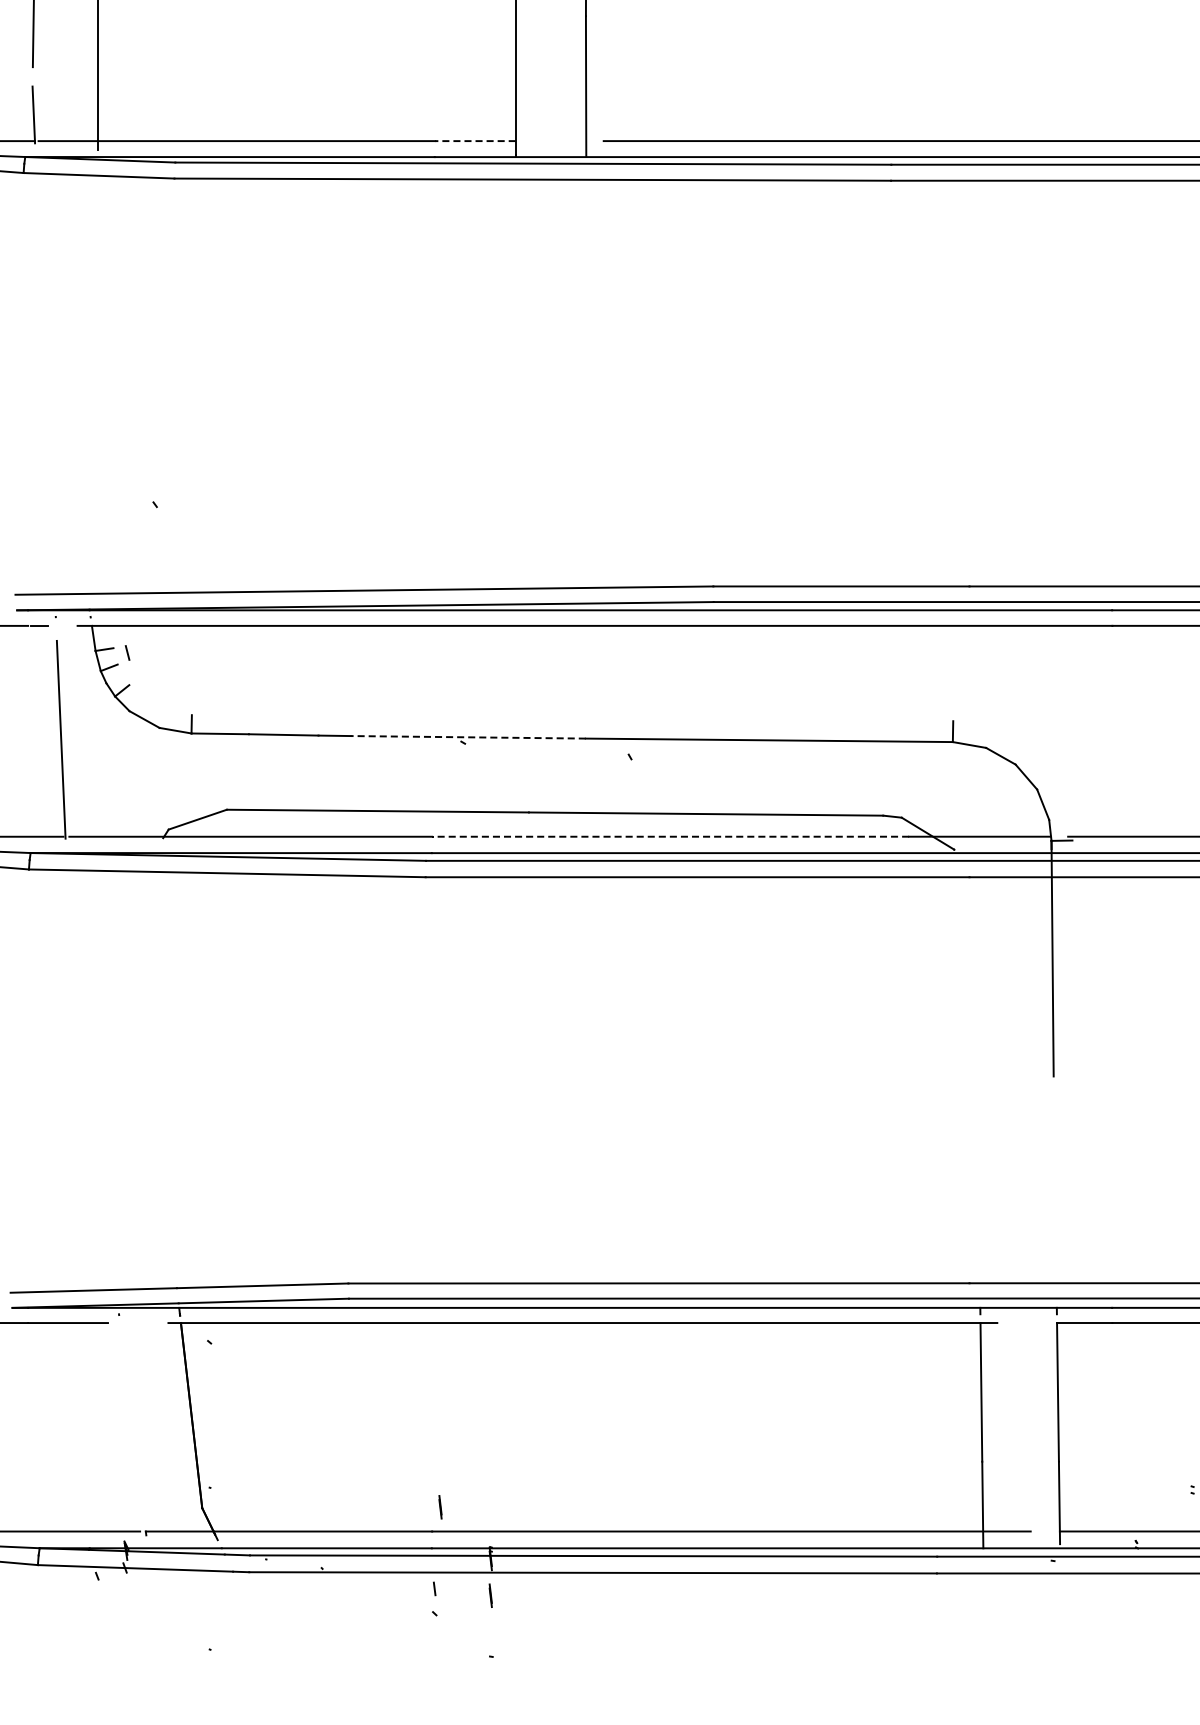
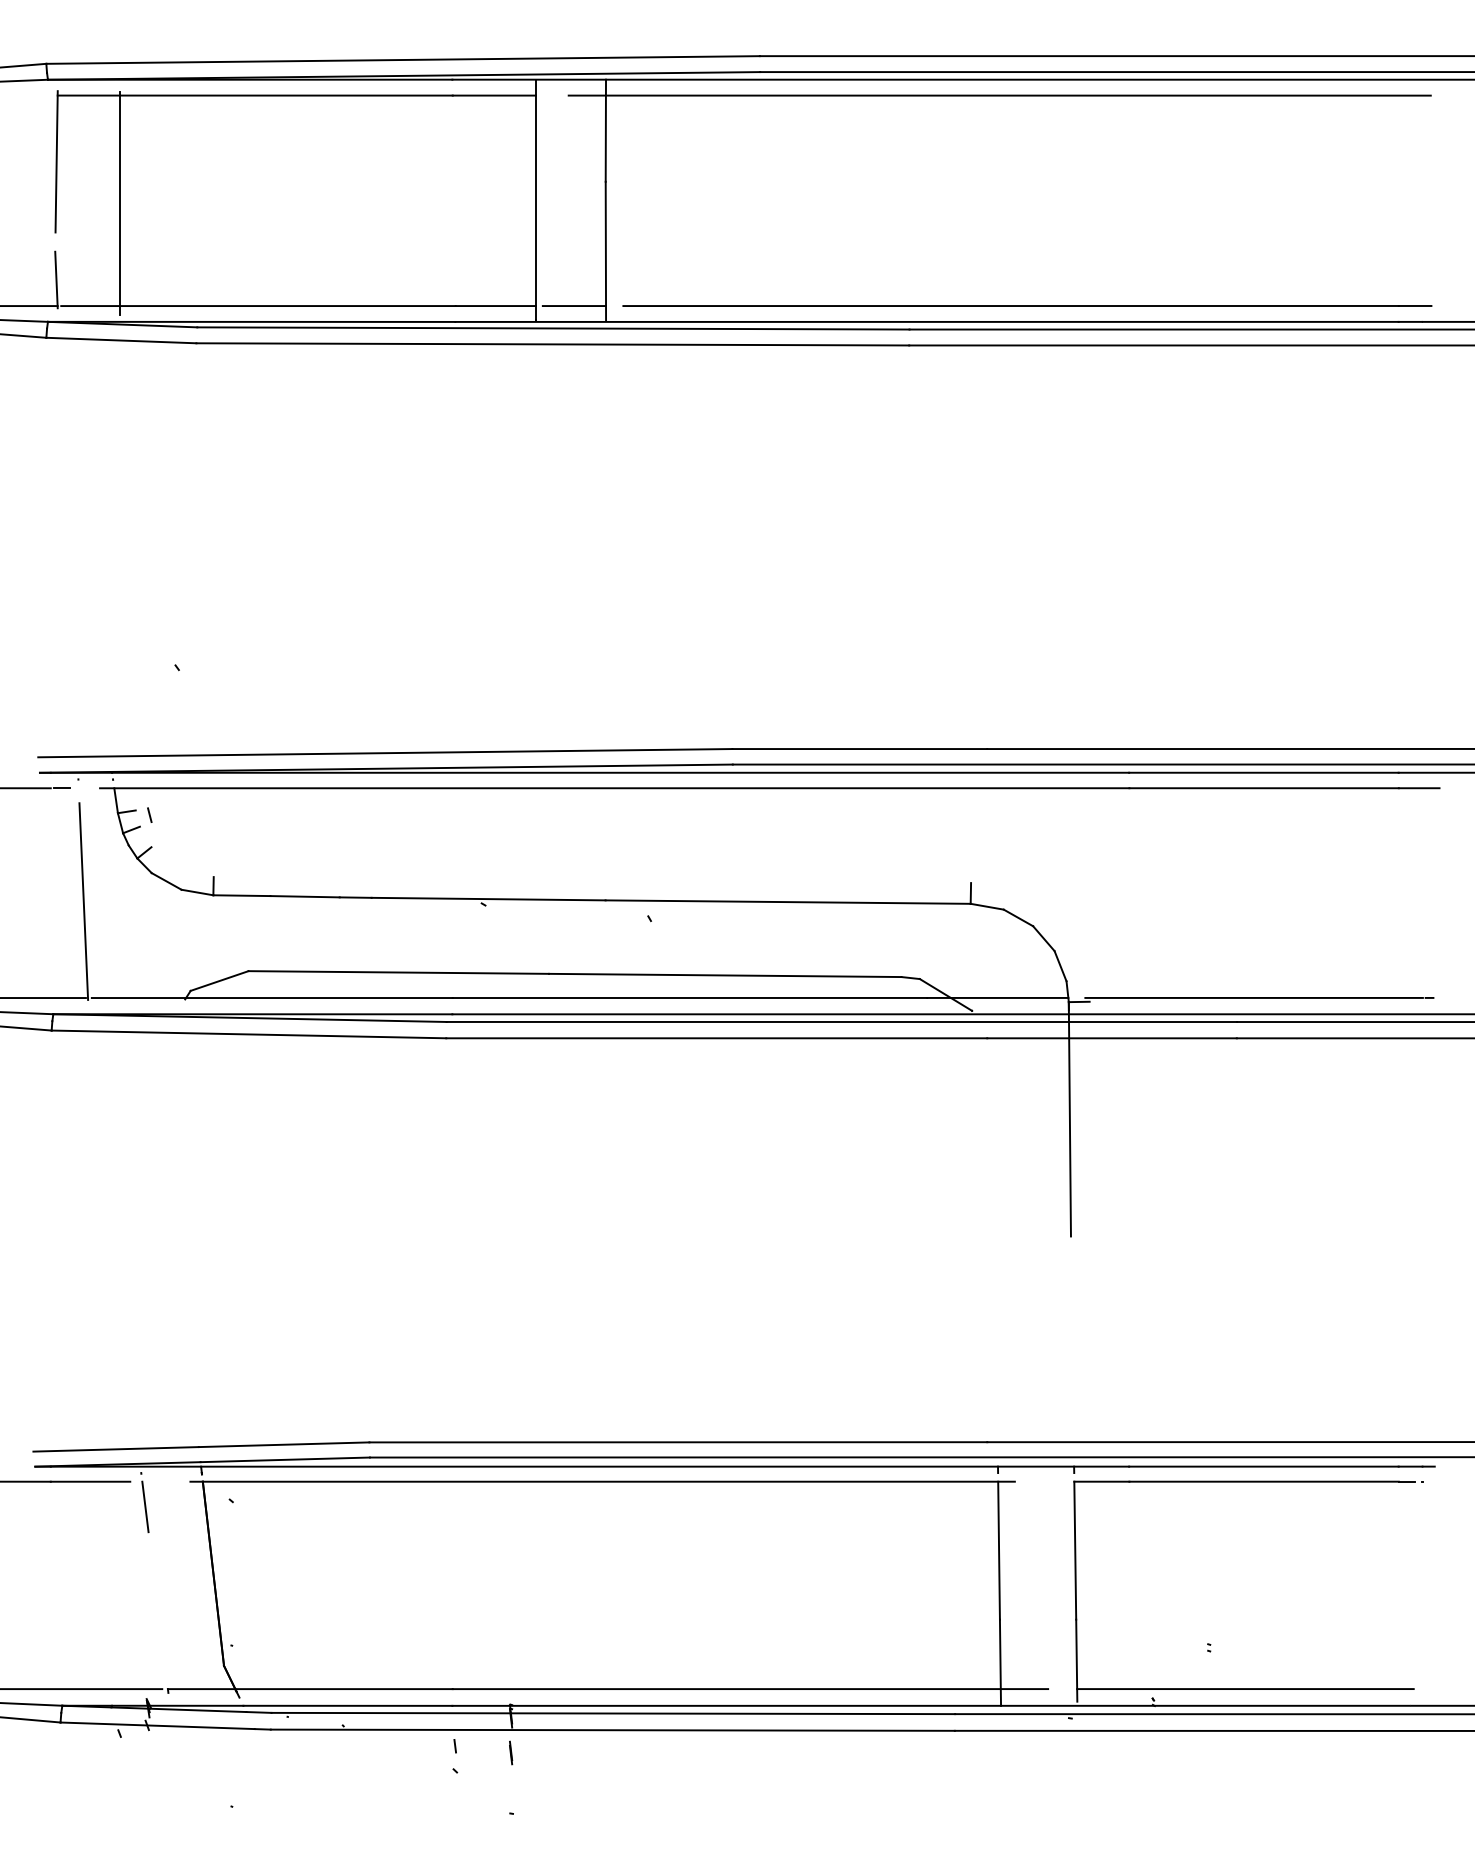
line: (475, 141) -> (495, 306), dashed -> solid
line: (554, 141) -> (574, 306), added
line: (468, 737) -> (488, 899), dashed -> solid
line: (670, 837) -> (689, 998), dashed -> solid
line: (123, 1347) -> (145, 1506), added
line: (440, 1506) -> (461, 1664), removed

